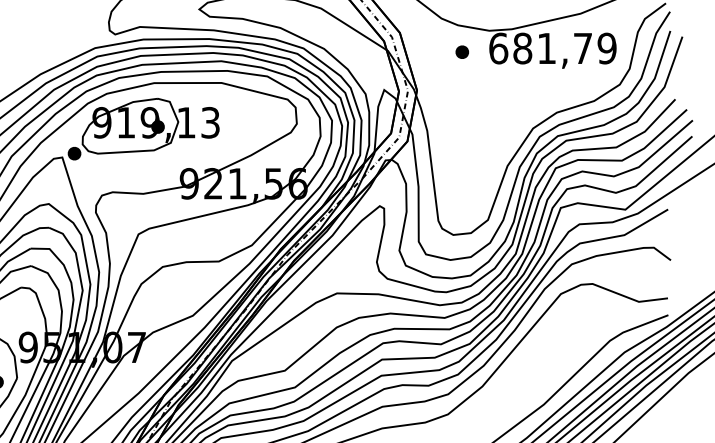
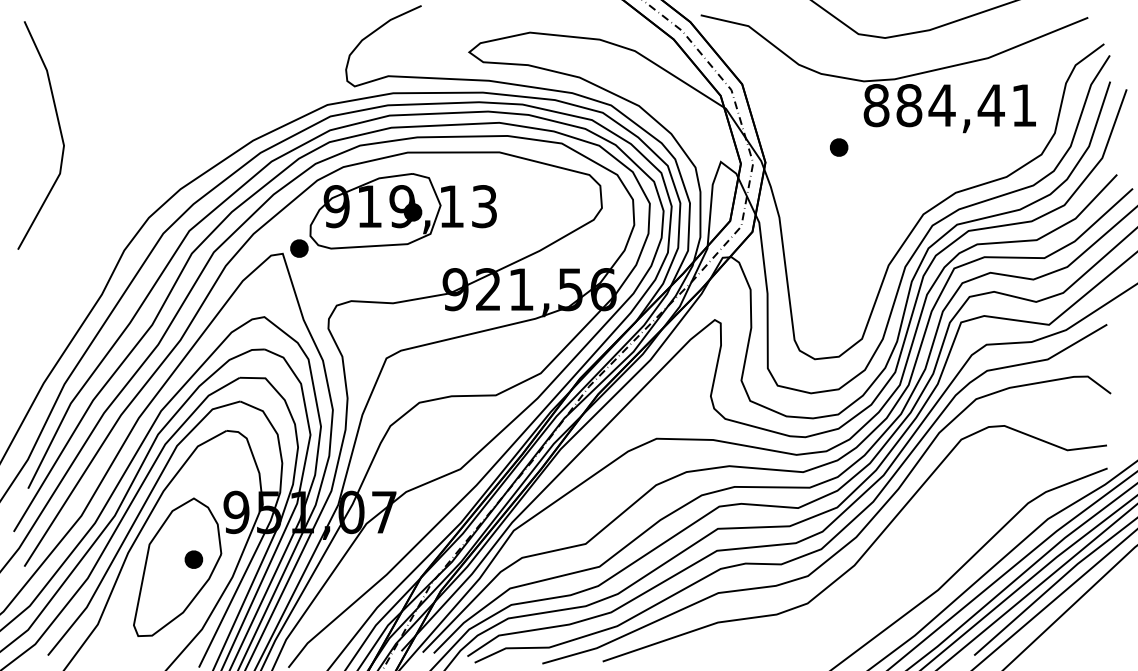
text: (552, 48) -> (950, 105), 681,79 -> 884,41
part: (462, 52) -> (839, 147), moved

